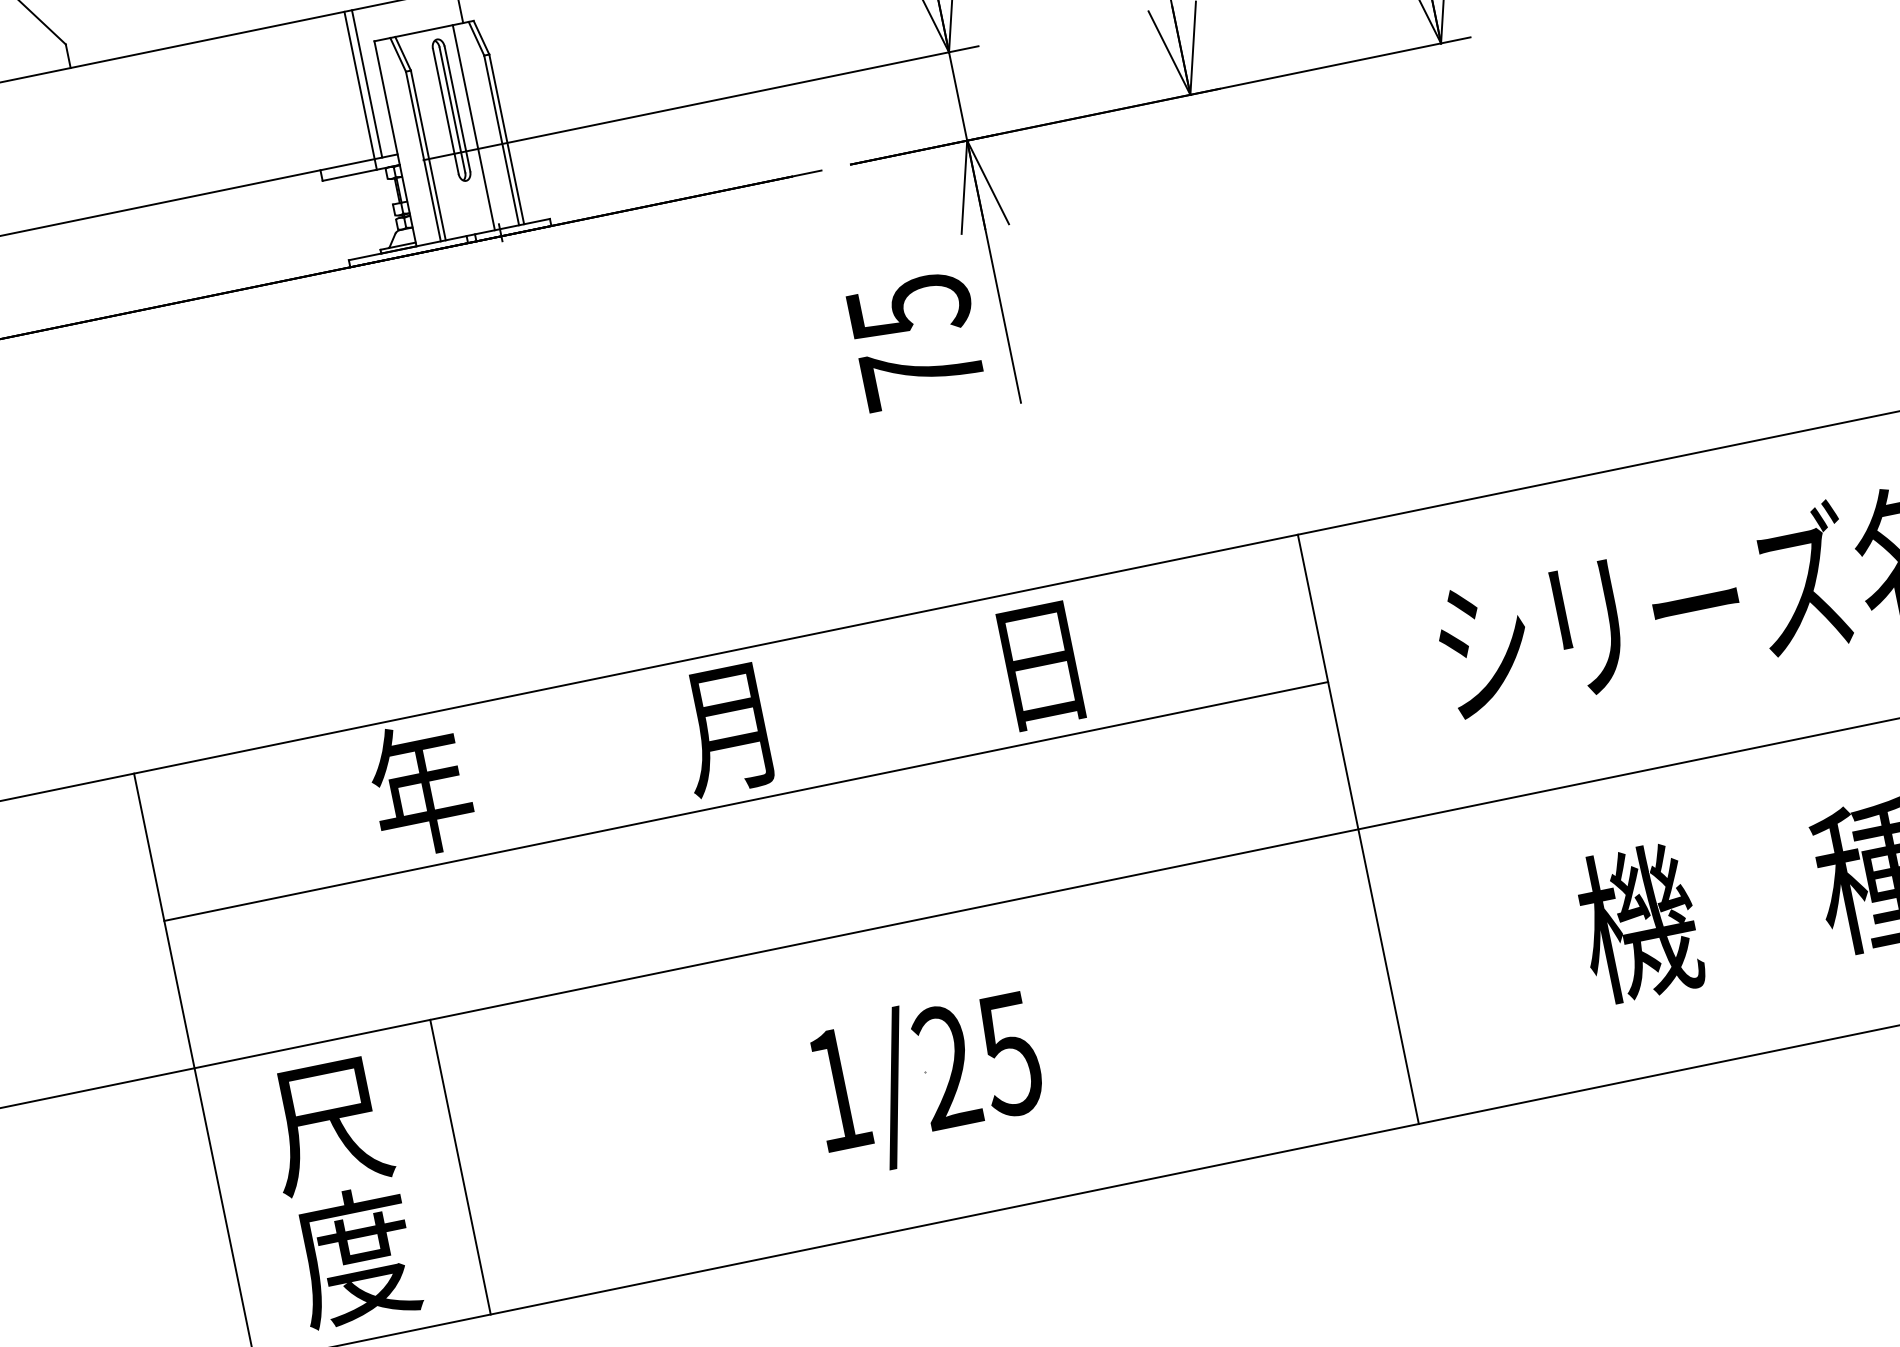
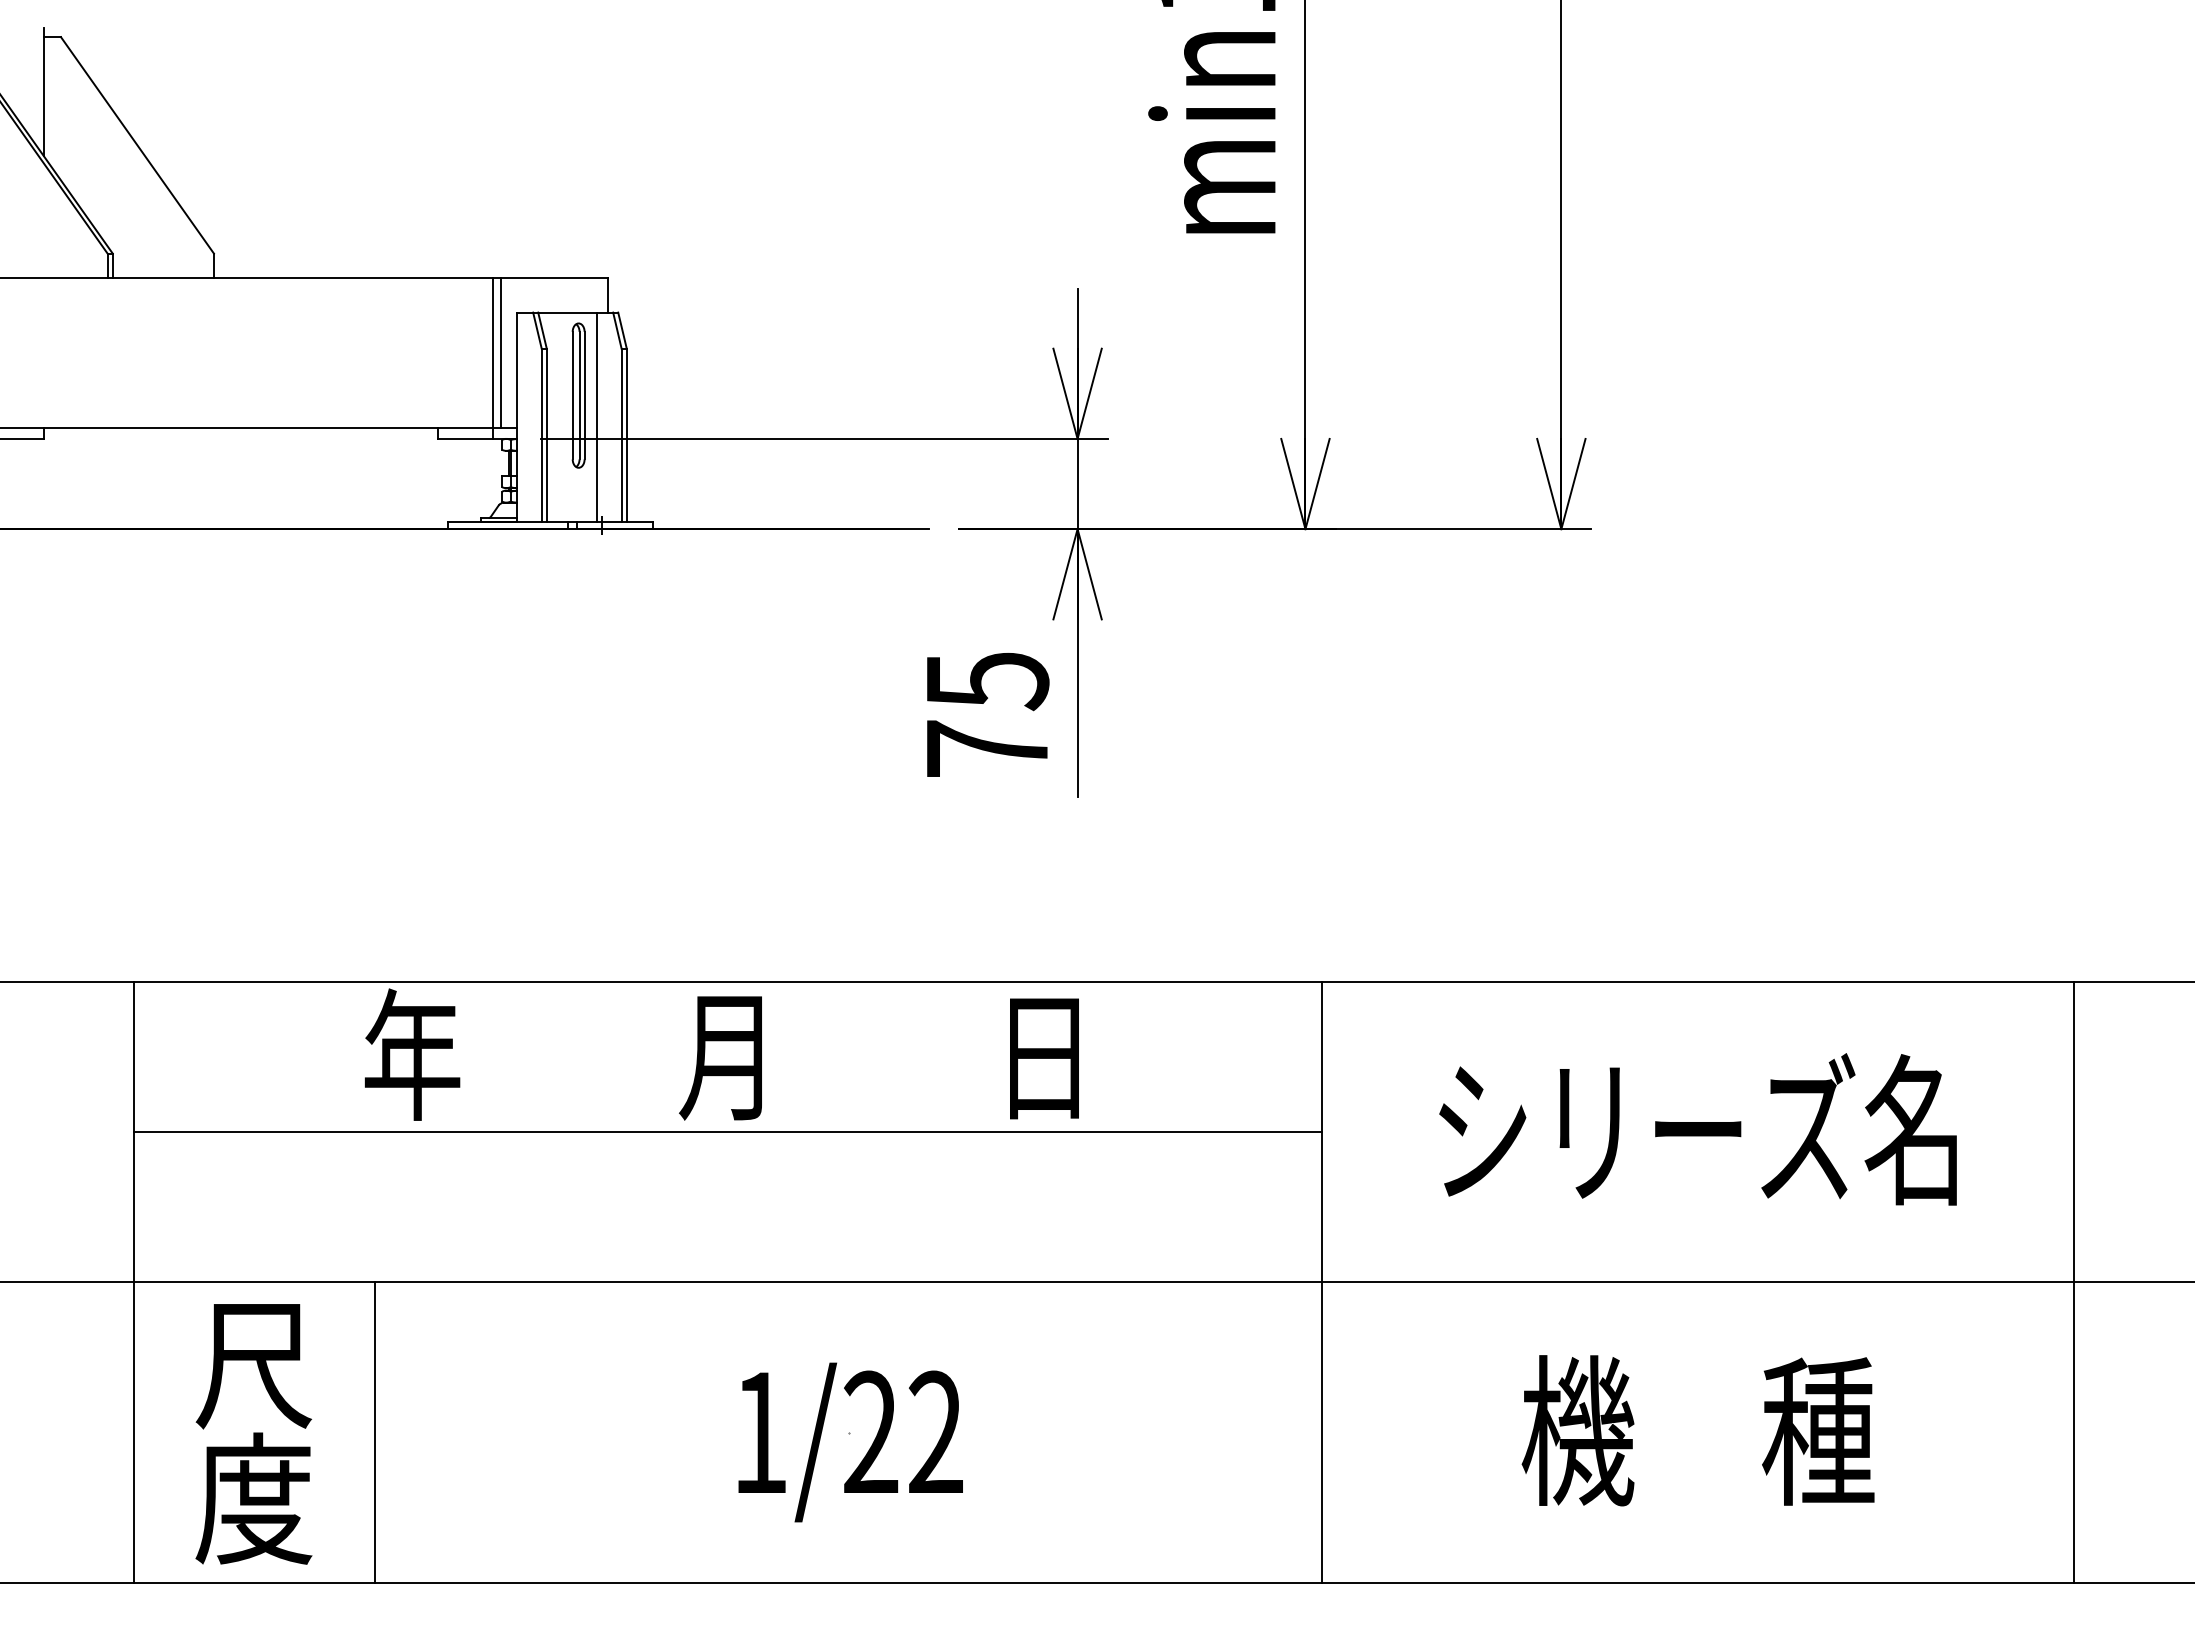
text: (1008, 1054) -> (934, 1432), 1/25 -> 1/22

